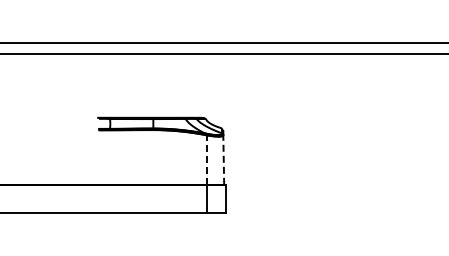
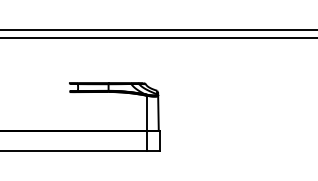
line: (206, 160) -> (146, 113), dashed -> solid
line: (223, 160) -> (158, 113), dashed -> solid

